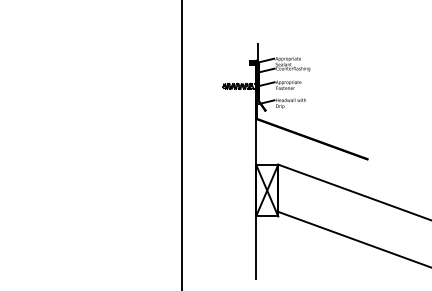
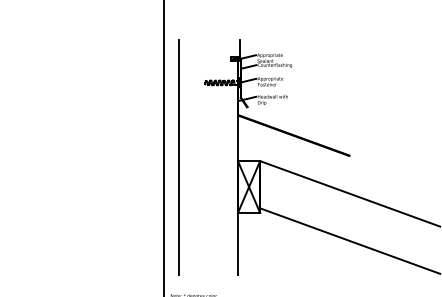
line: (196, 161) -> (178, 157), added

